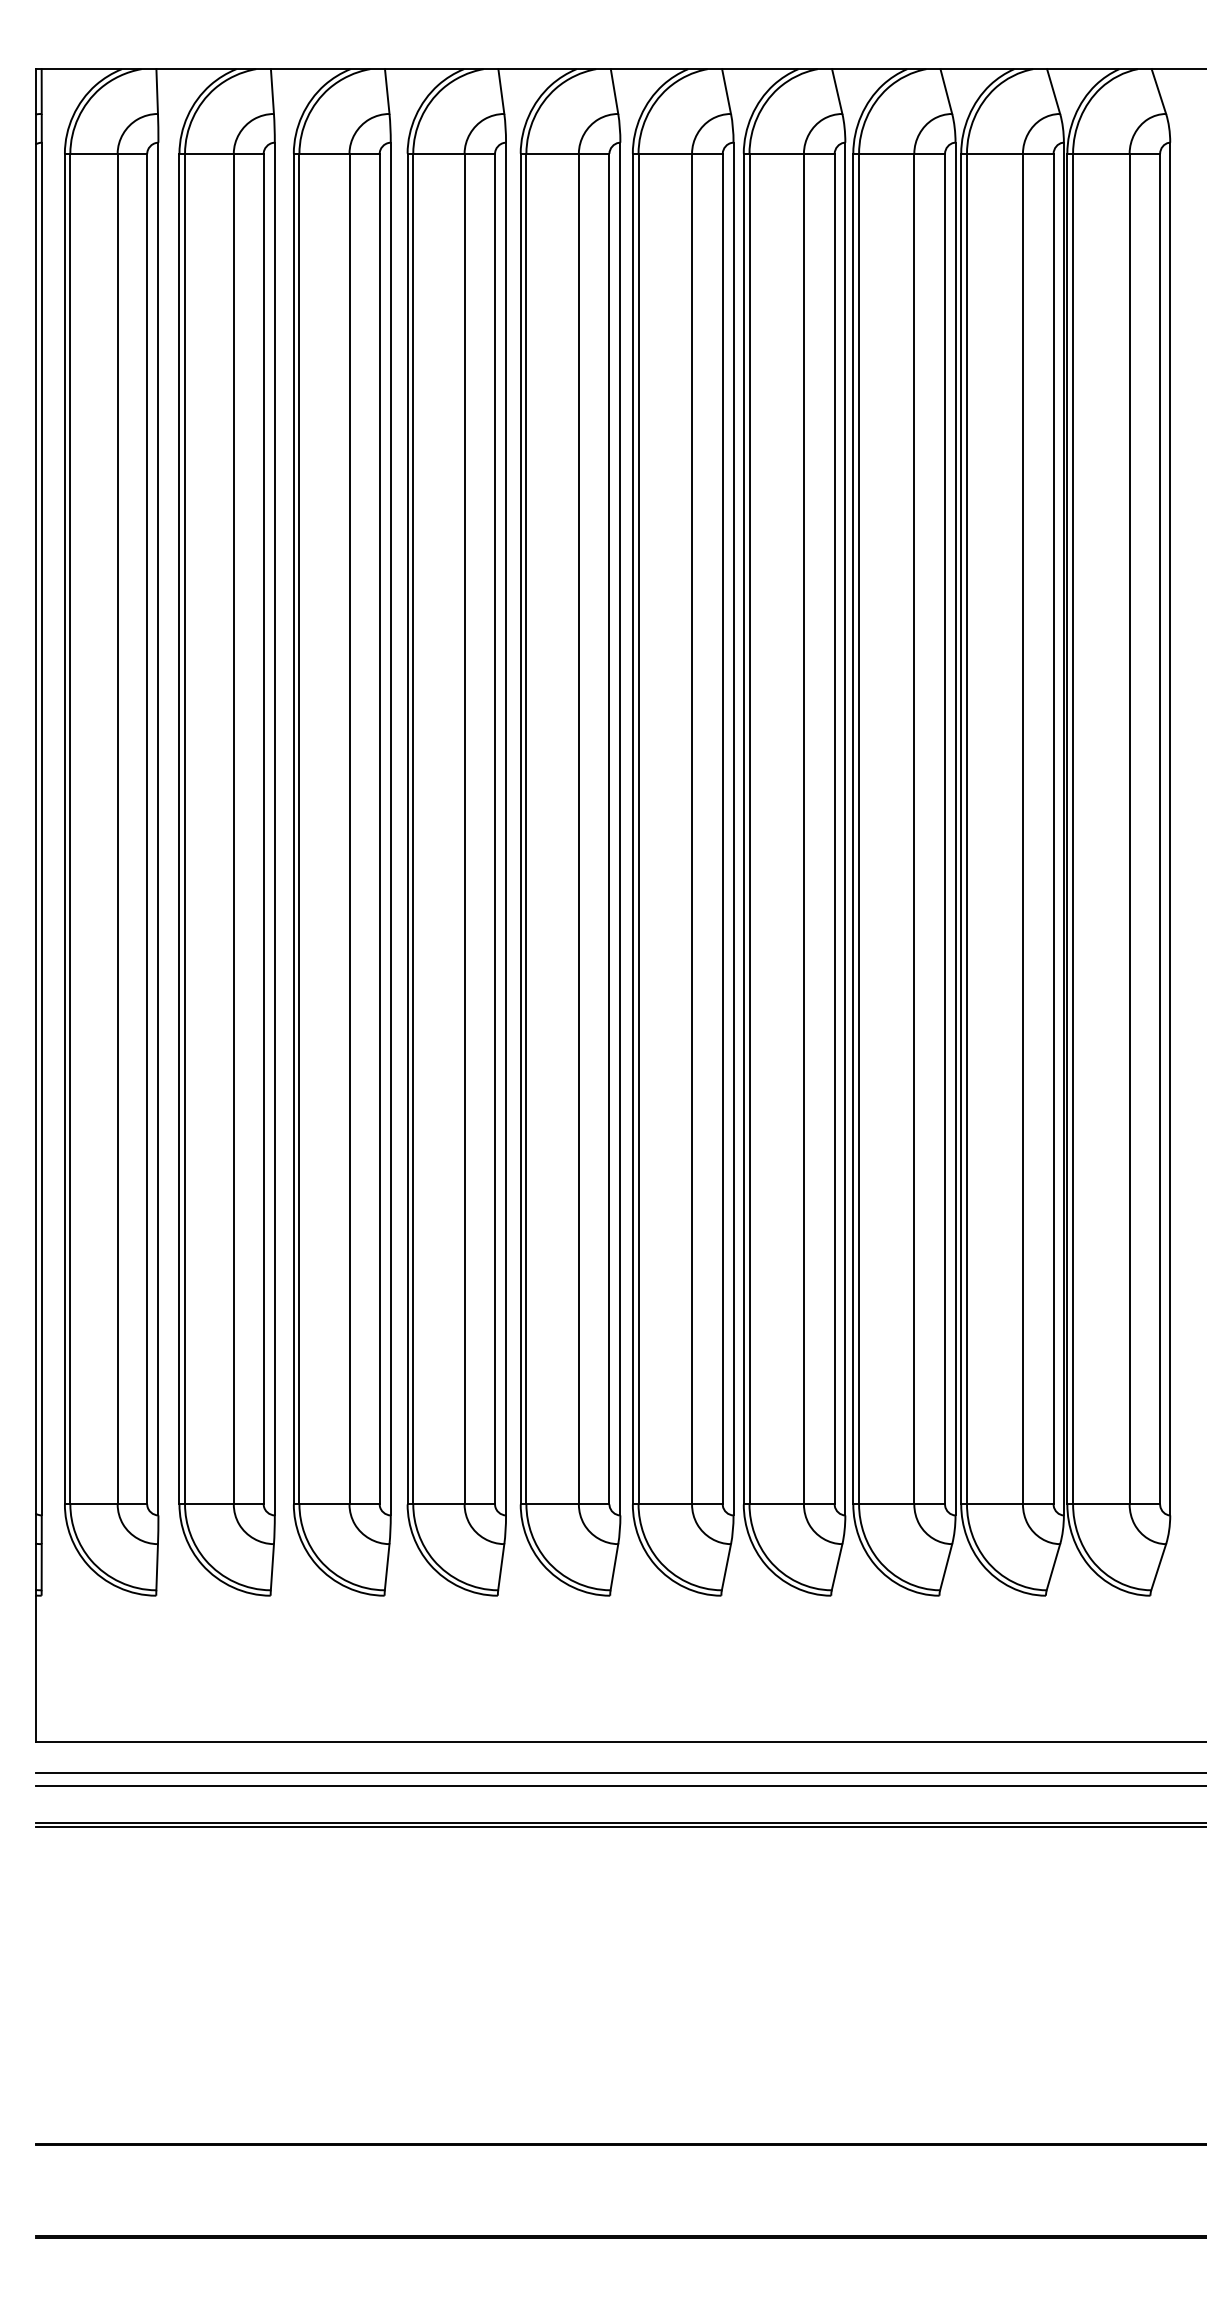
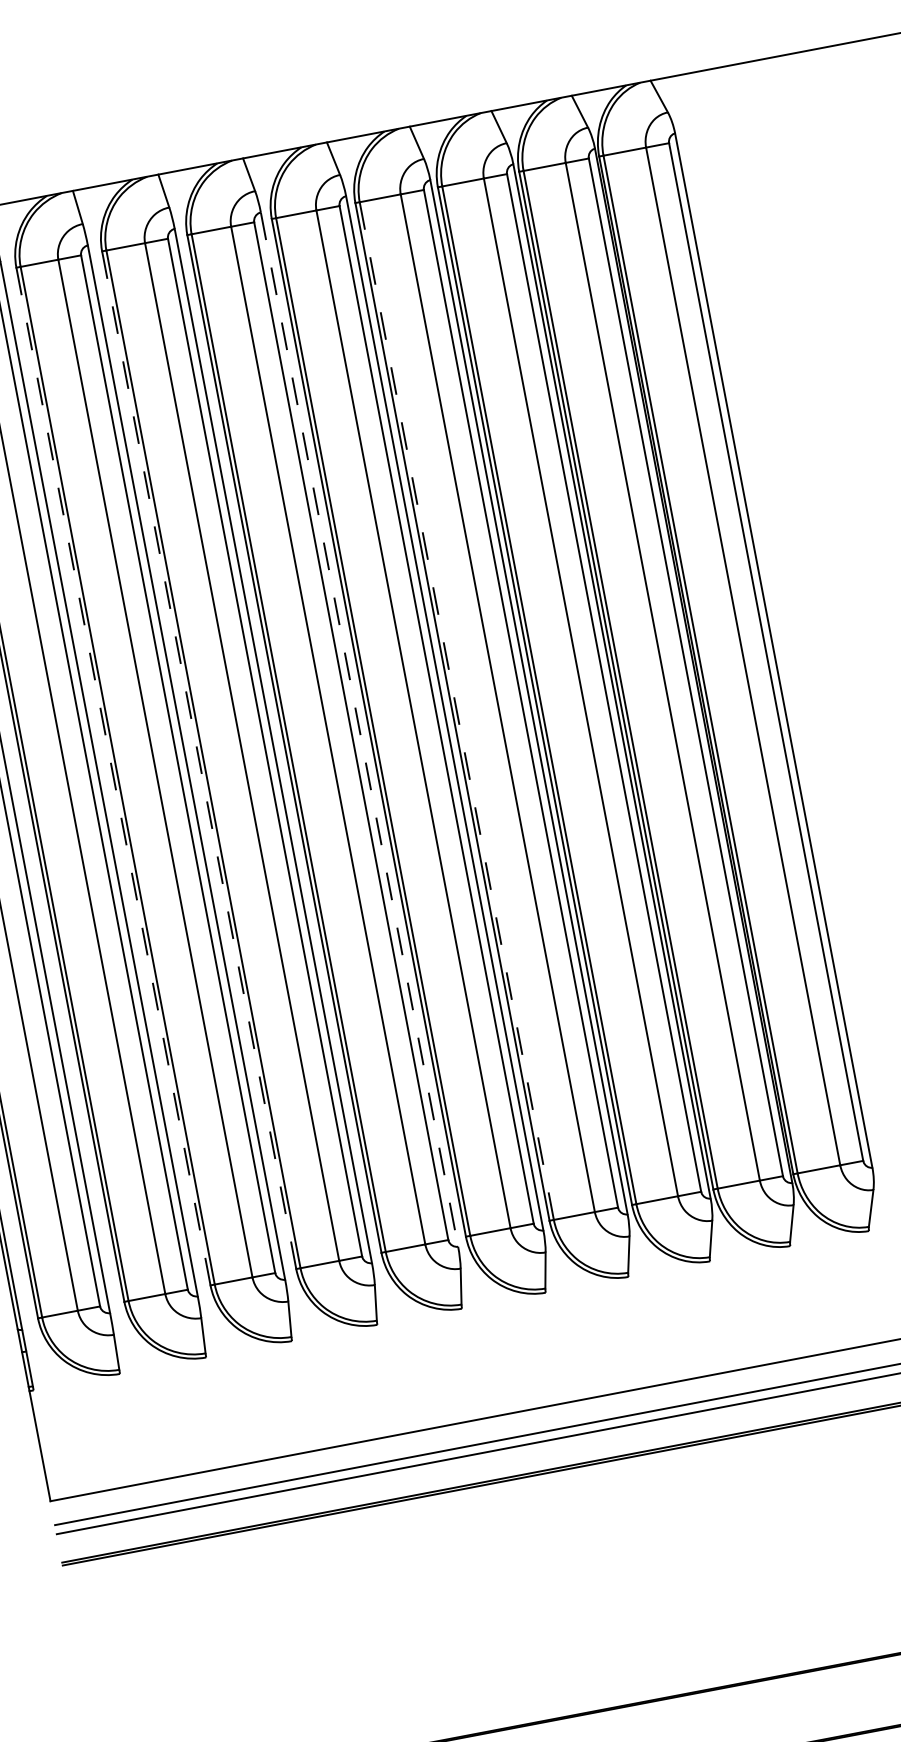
line: (293, 828) -> (113, 776), solid -> dashed
line: (407, 828) -> (199, 759), solid -> dashed
line: (749, 828) -> (456, 710), solid -> dashed
line: (620, 829) -> (359, 729), solid -> dashed

